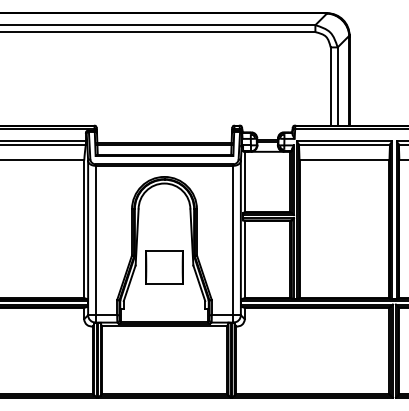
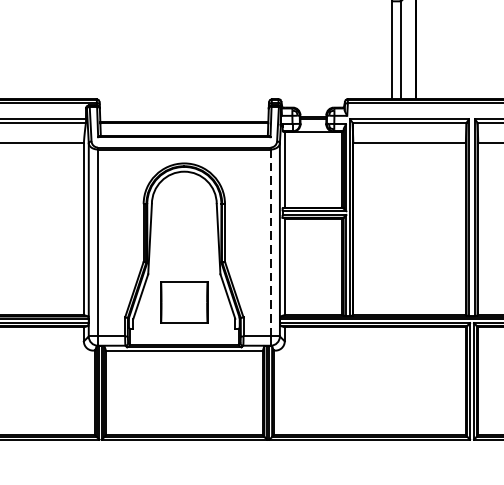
line: (233, 240) -> (270, 242), solid -> dashed
part: (164, 267) -> (184, 303), moved

